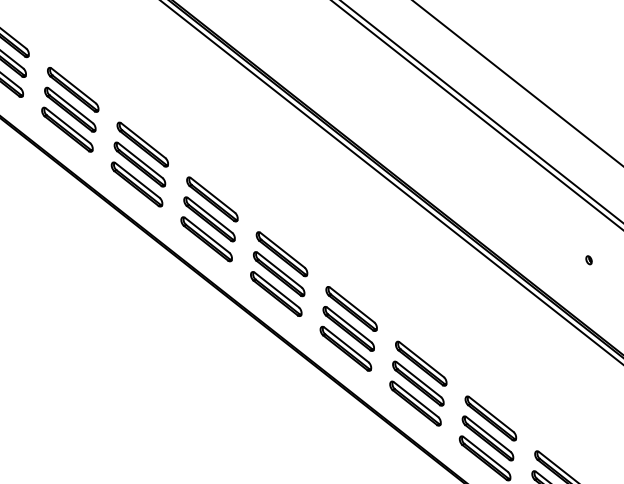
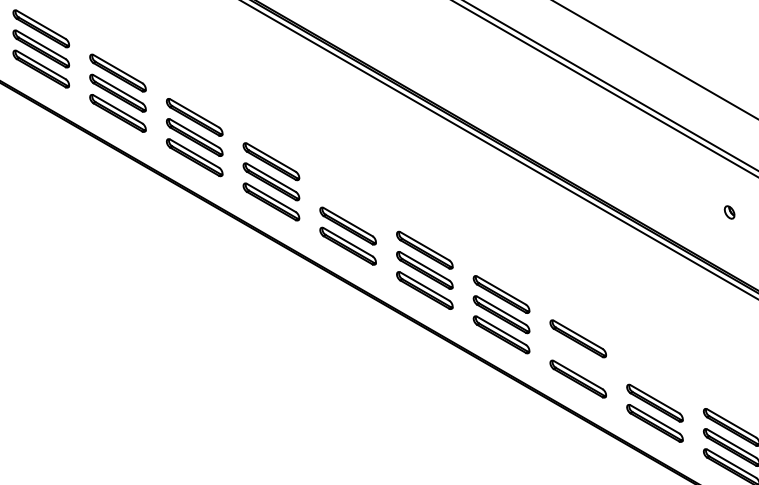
part: (211, 198) -> (347, 205), removed
part: (588, 260) -> (729, 212), size x1.6
part: (418, 383) -> (578, 358), removed
part: (490, 417) -> (654, 382), removed

